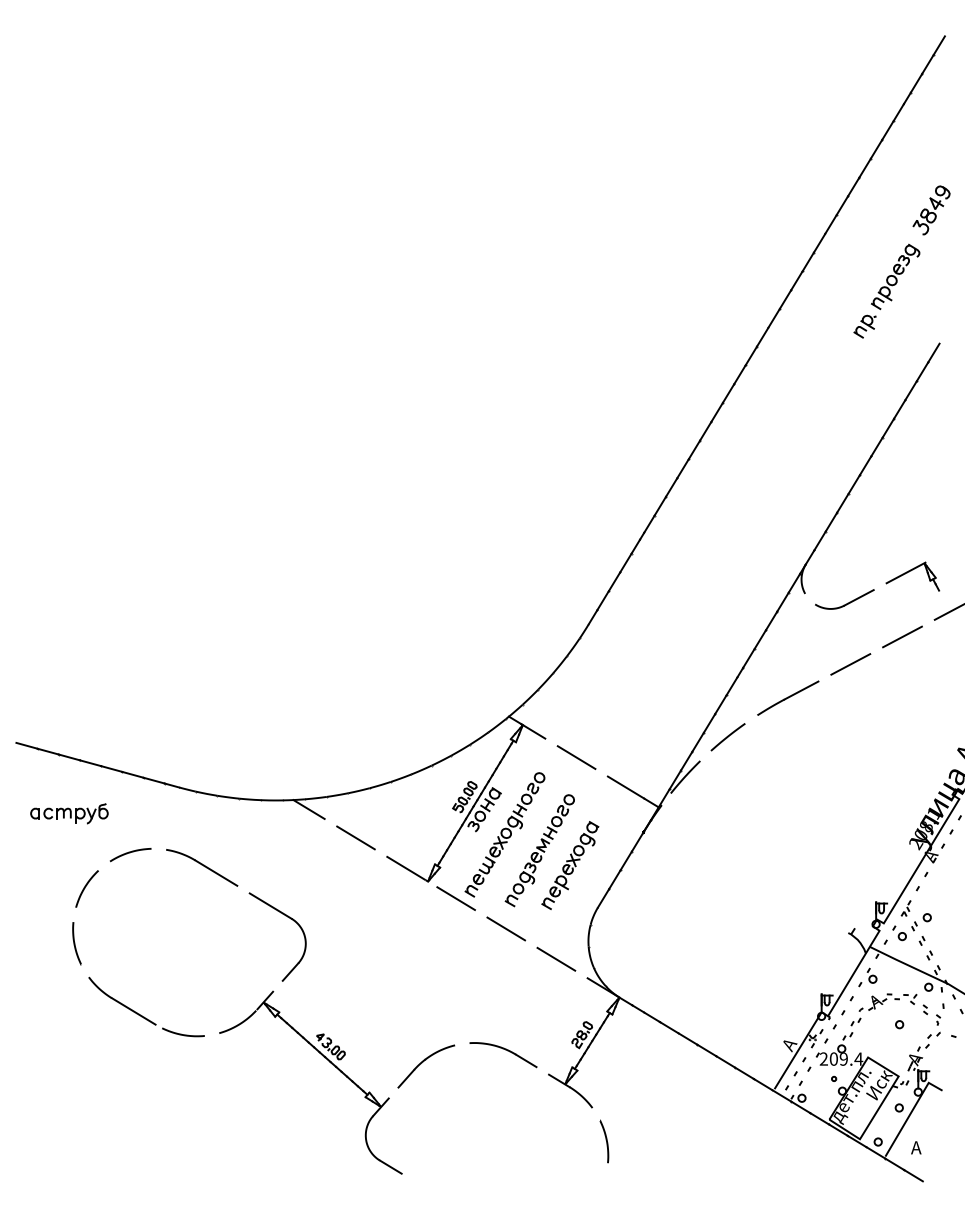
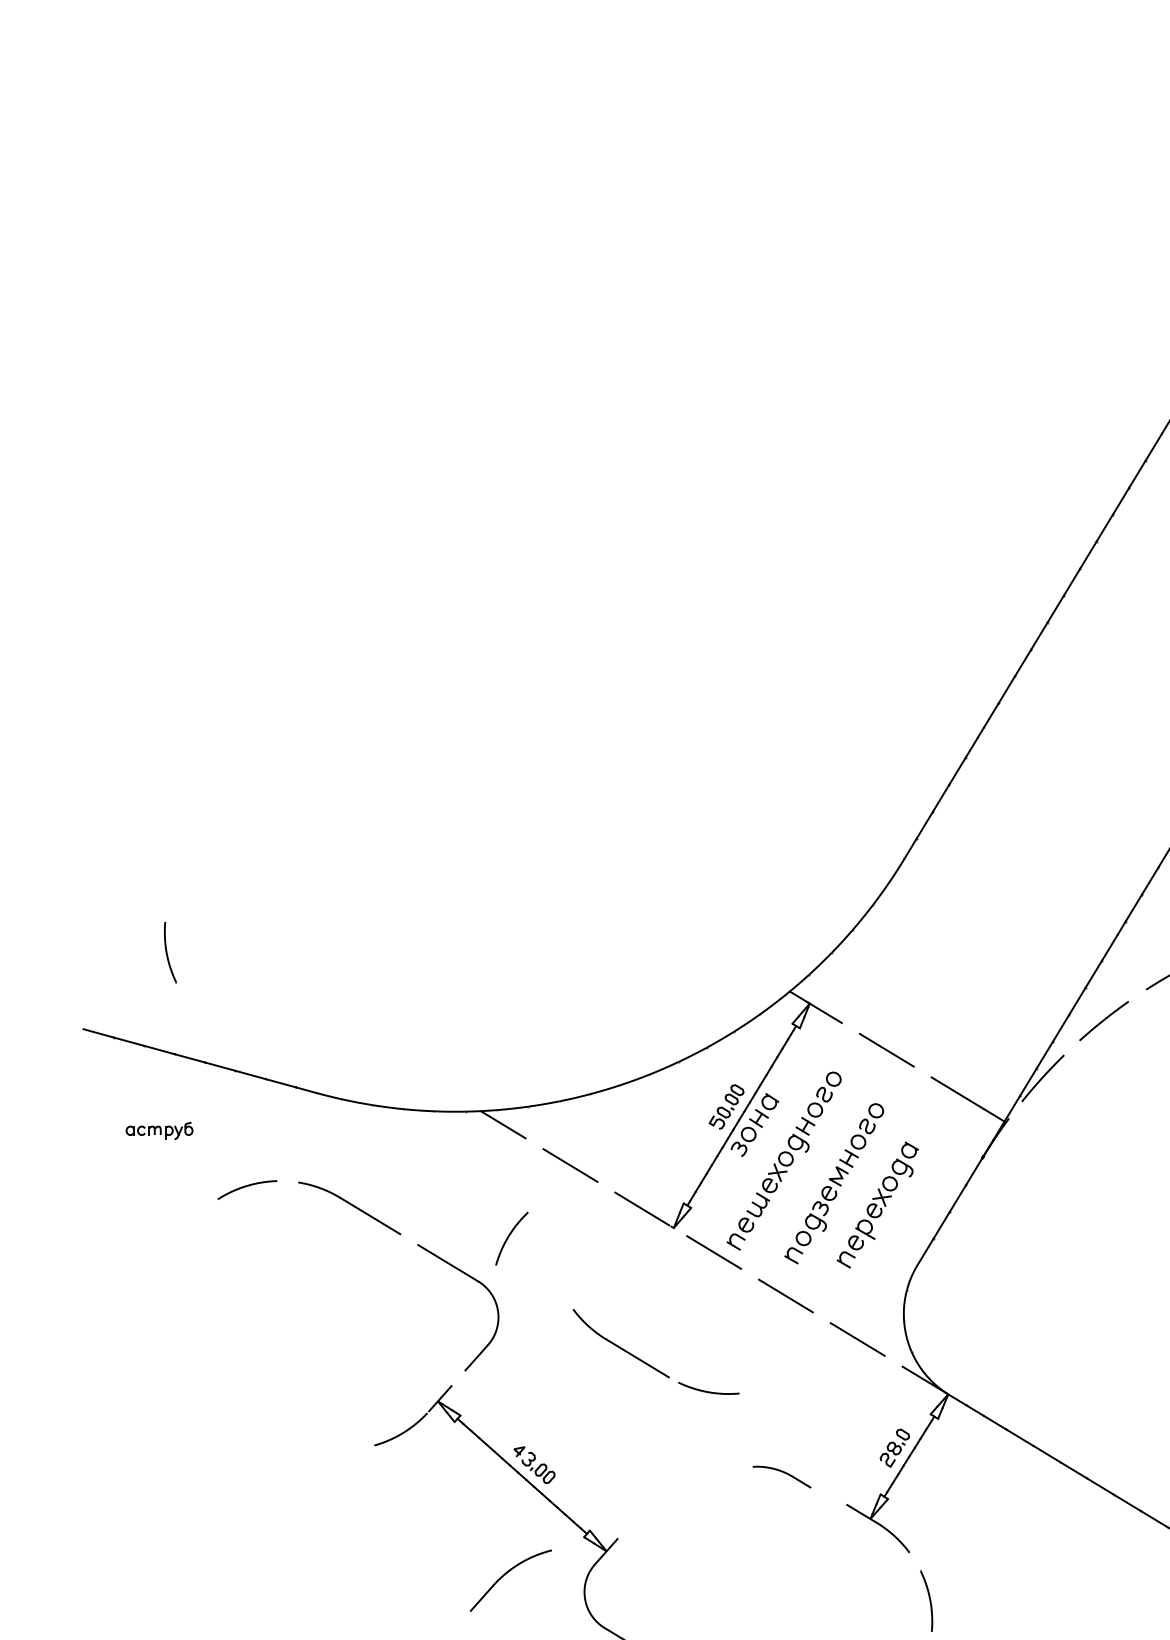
part: (69, 813) -> (159, 1130), size x0.6
curve: (85, 888) -> (509, 1237), moved
curve: (75, 943) -> (168, 952), moved
part: (142, 1015) -> (650, 1364), moved
part: (503, 1055) -> (781, 1477), size x0.6
part: (426, 1066) -> (510, 1580), moved

